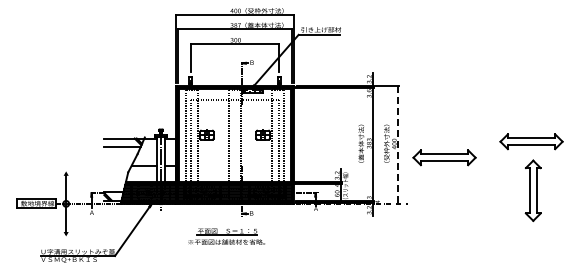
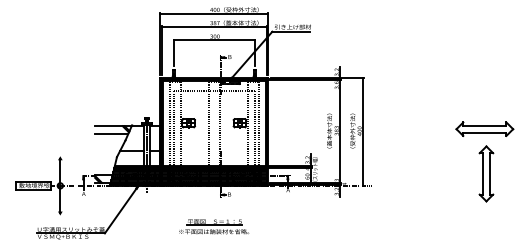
line: (398, 145) -> (363, 132), dashed -> solid
part: (444, 157) -> (405, 143), removed
part: (226, 236) -> (213, 226), moved

